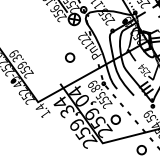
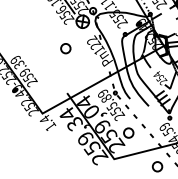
circle: (70, 57) -> (66, 48), moved

